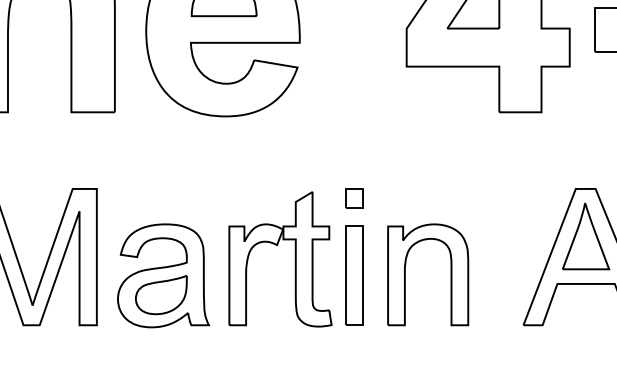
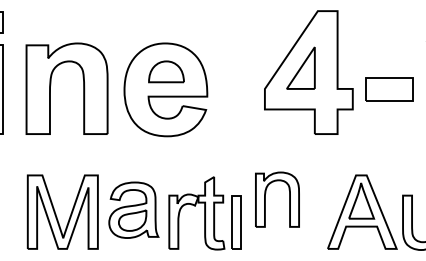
part: (353, 198) -> (236, 180), removed
part: (162, 274) -> (133, 209), moved
part: (405, 274) -> (265, 199), moved

